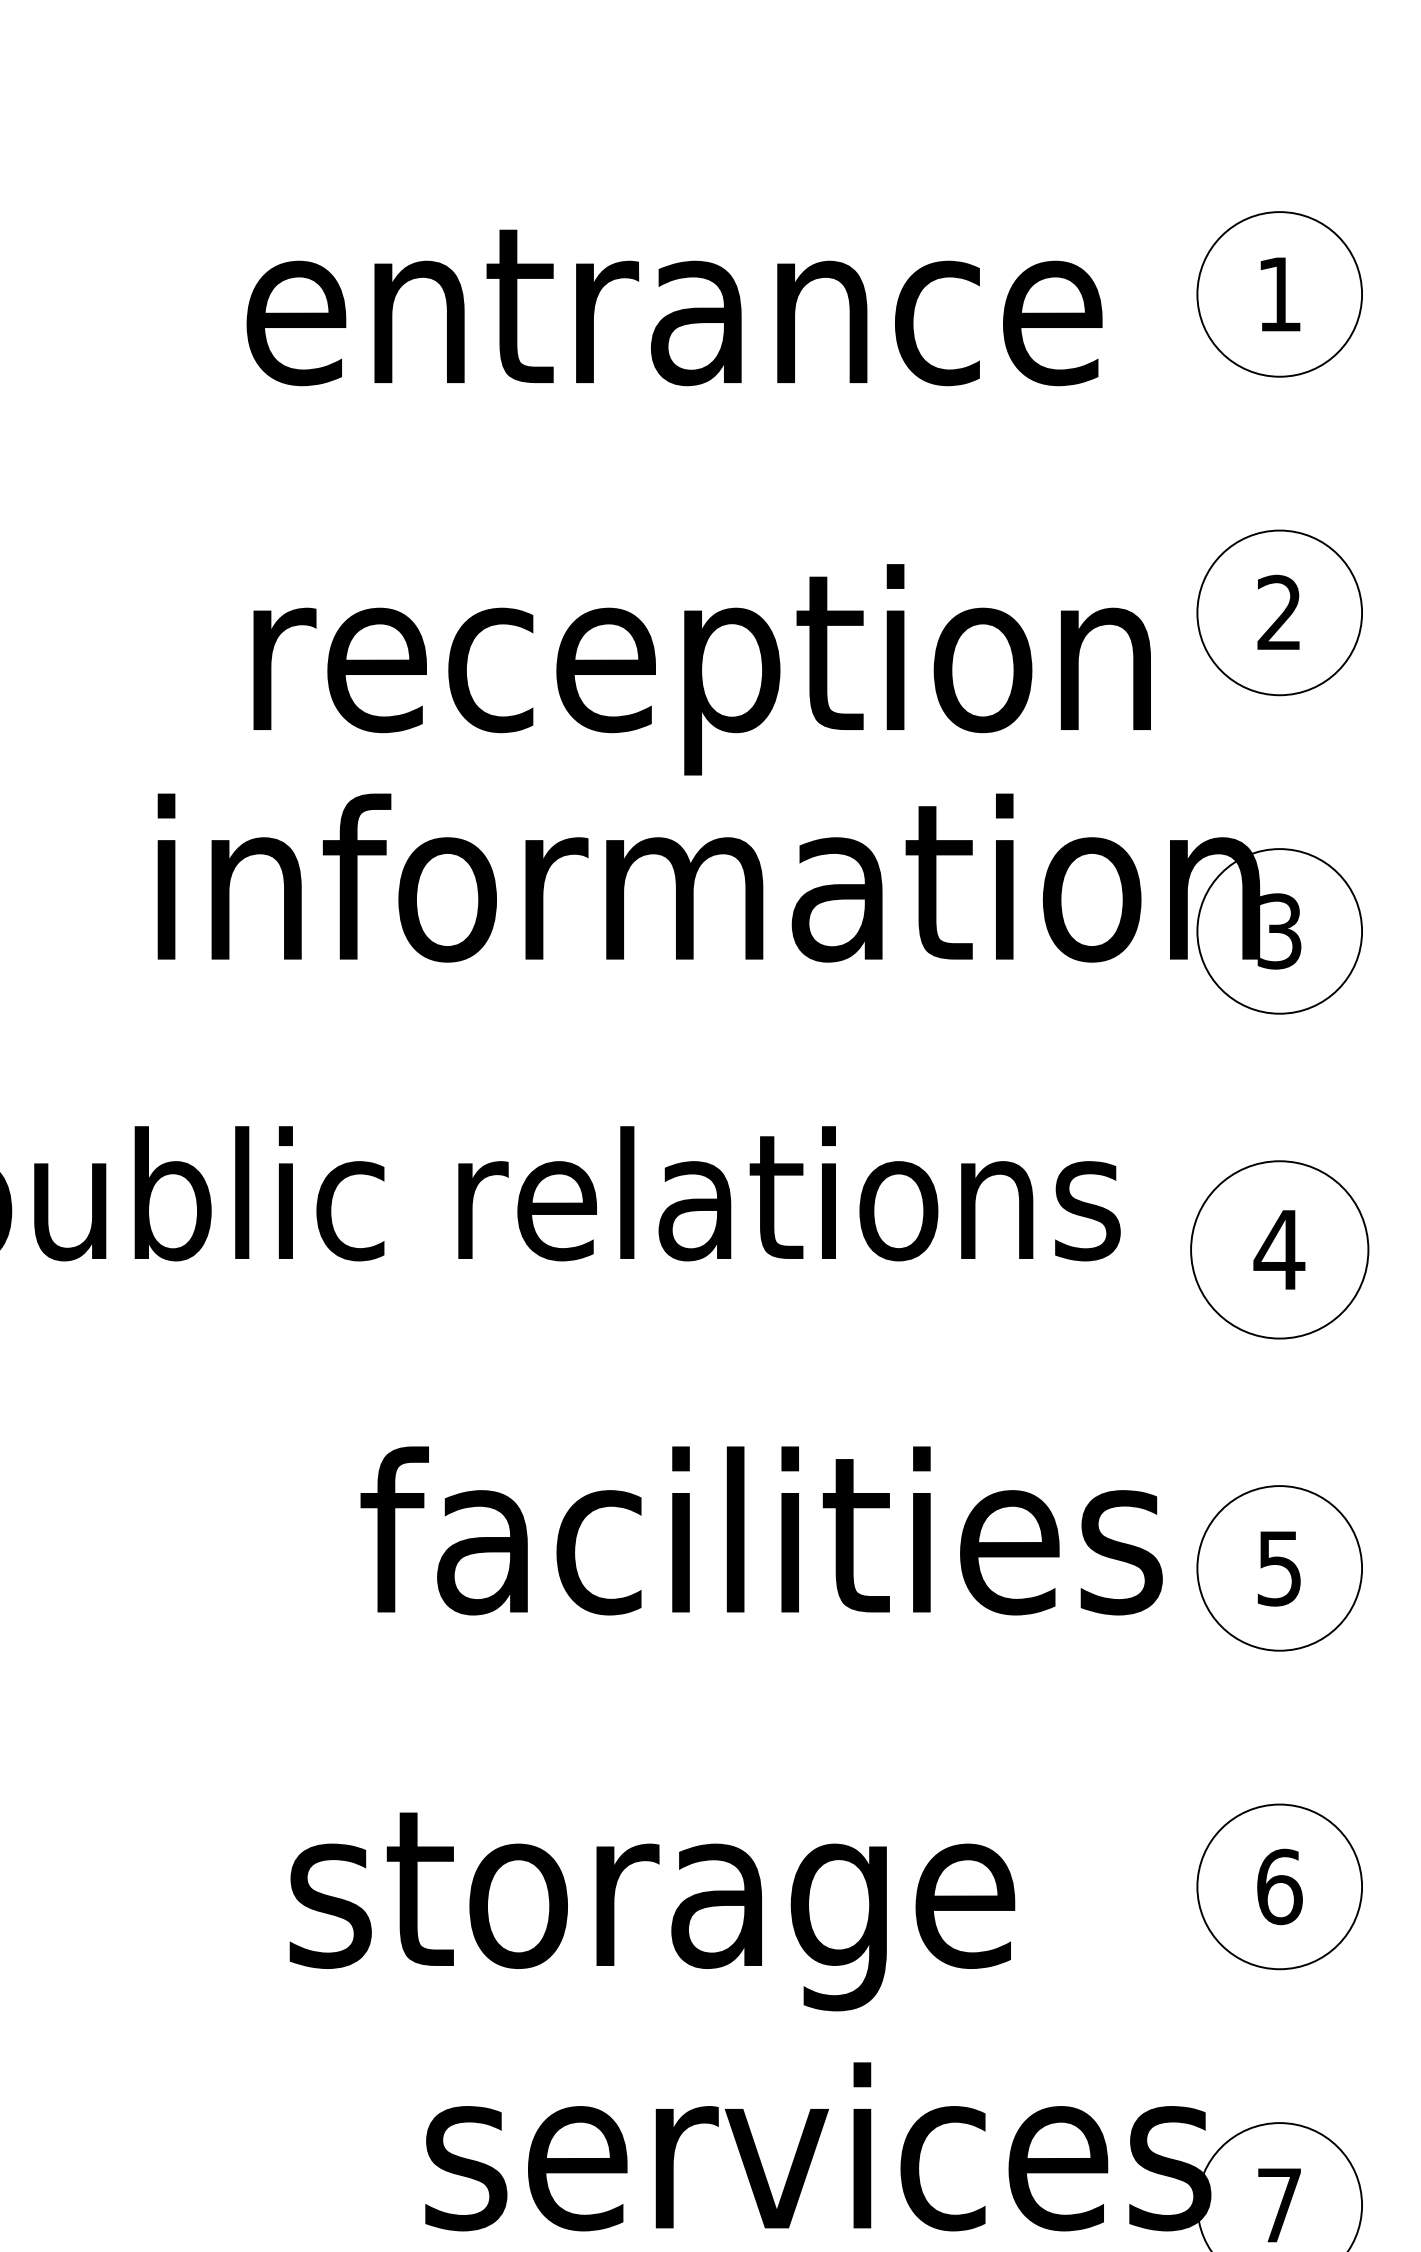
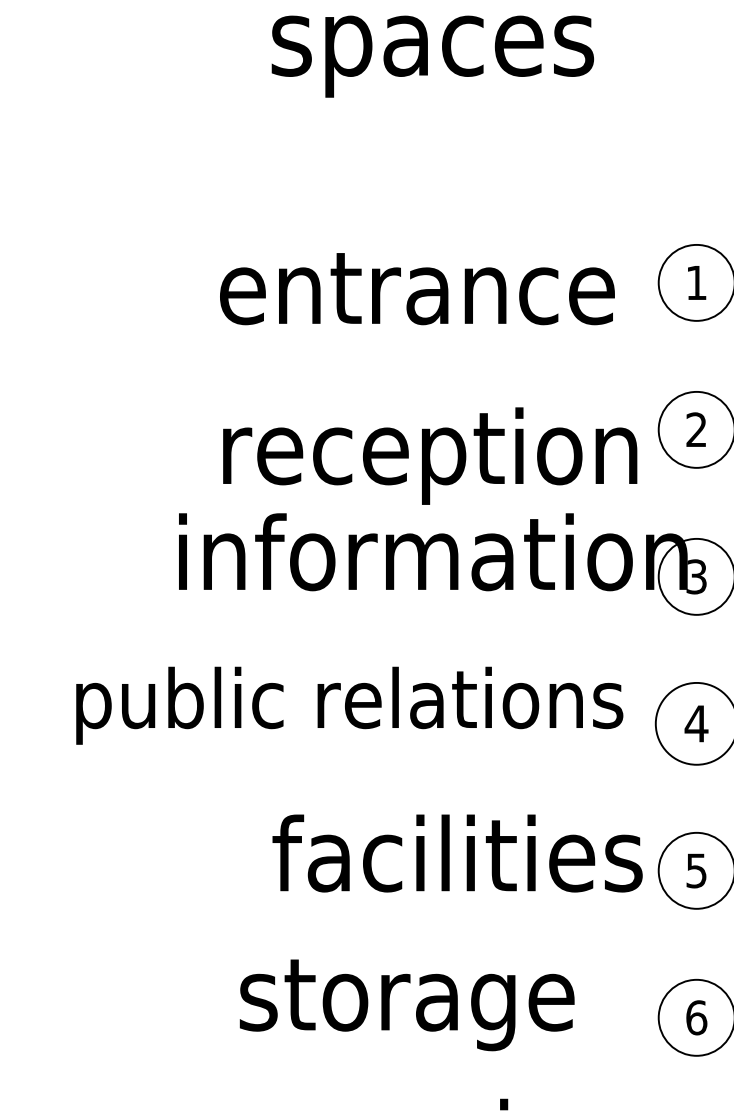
text: (650, 1912) -> (406, 1005), moved

